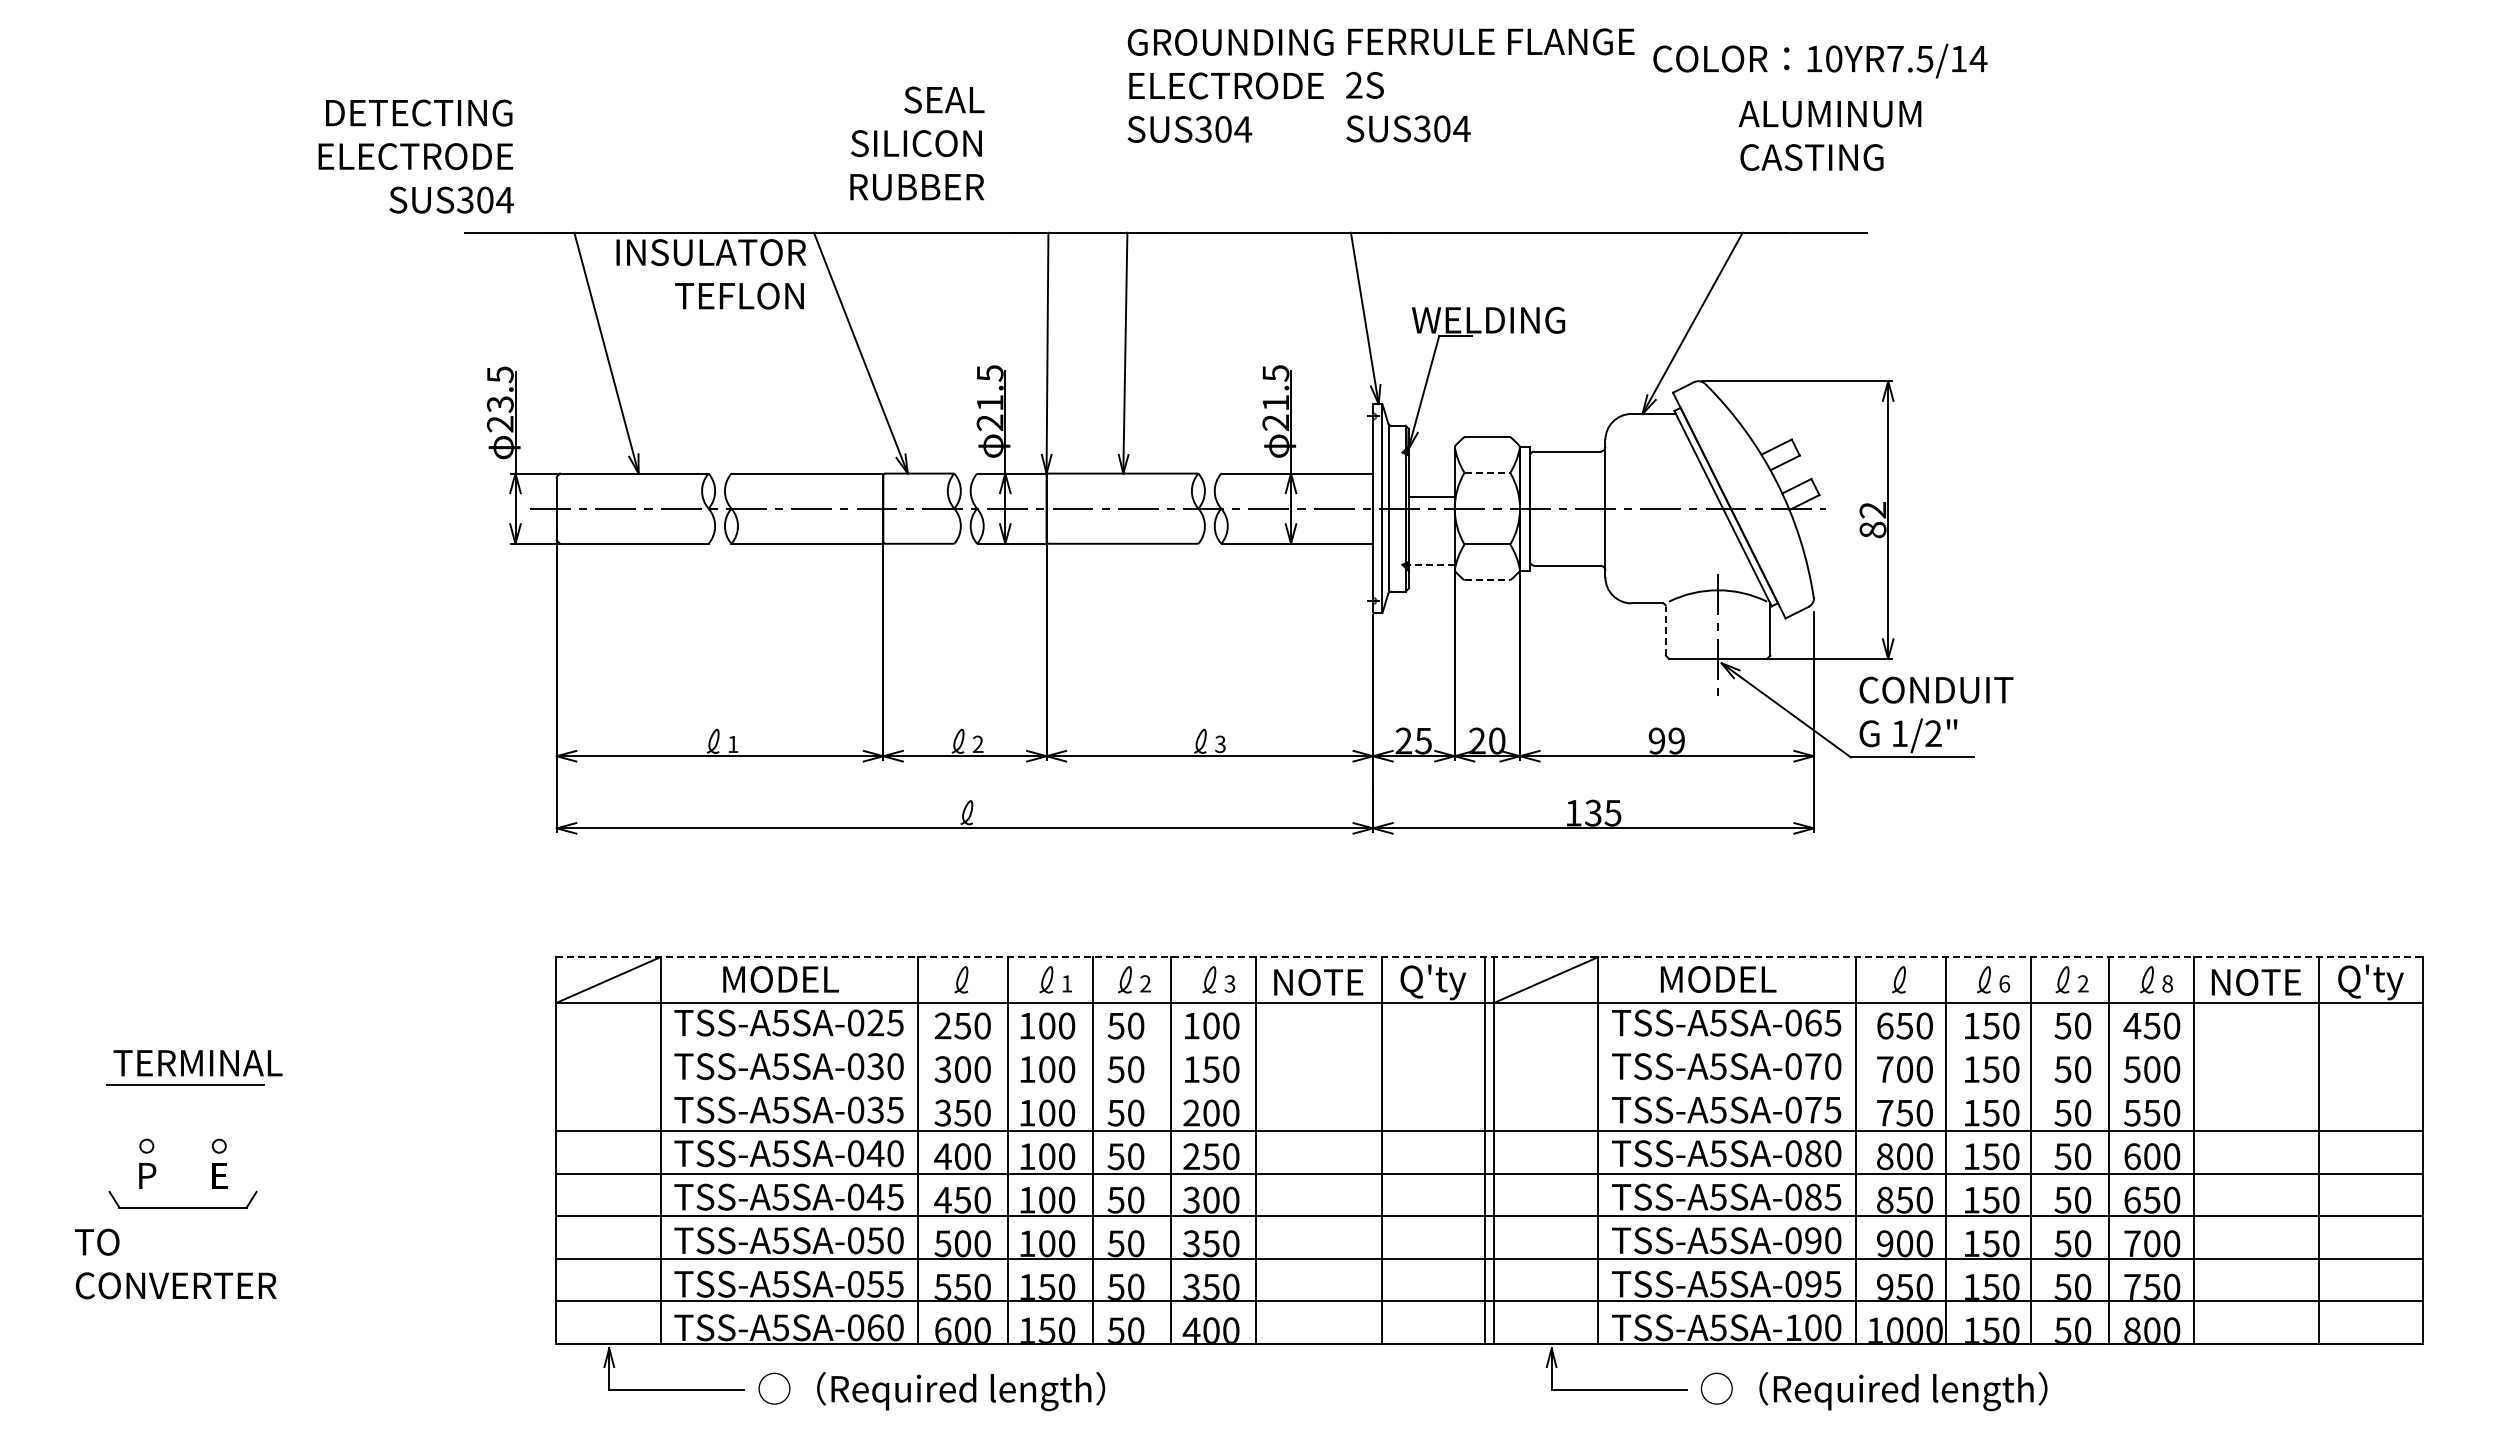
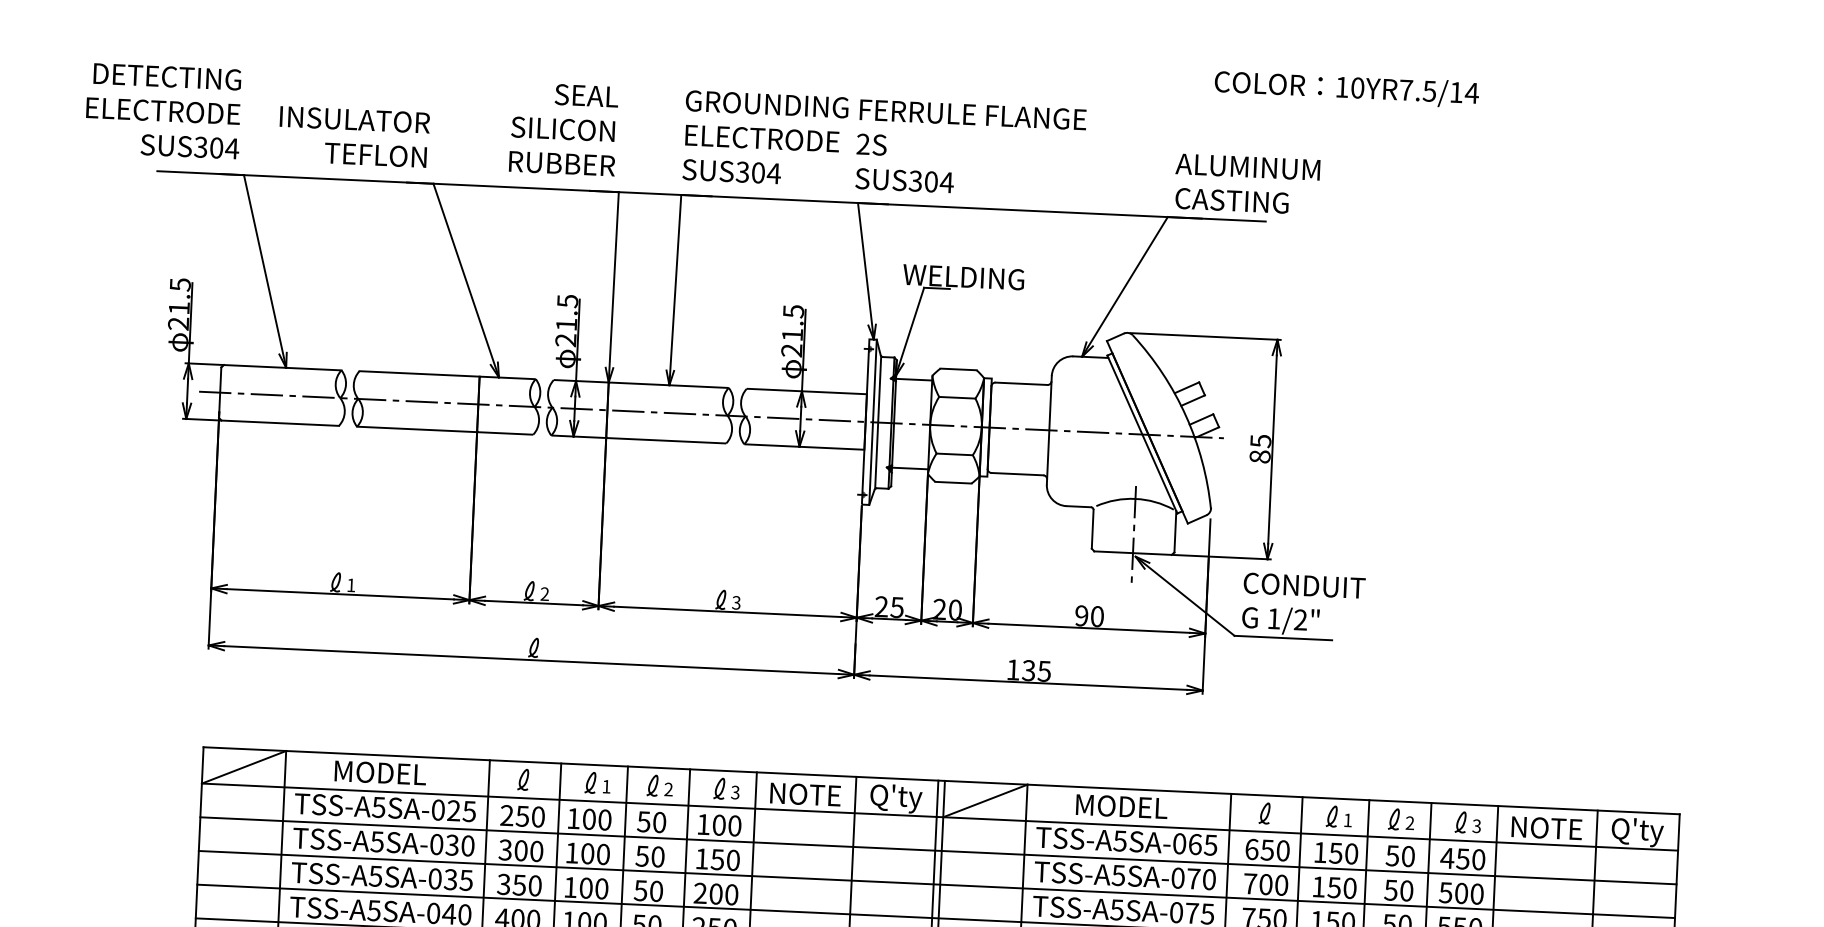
text: (1820, 60) -> (1346, 88), moved
text: (1230, 85) -> (765, 138), moved
text: (1490, 85) -> (971, 149), moved
text: (1829, 135) -> (1246, 184), moved
text: (917, 143) -> (563, 129), moved
text: (415, 156) -> (163, 111), moved
text: (711, 274) -> (354, 137), moved
text: (499, 404) -> (178, 308), 23.5 -> 21.5
line: (1487, 472) -> (957, 397), dashed -> solid
line: (1431, 496) -> (913, 379), moved
text: (1872, 510) -> (1260, 441), 82 -> 85
line: (1431, 564) -> (909, 468), dashed -> solid
line: (1487, 580) -> (953, 482), dashed -> solid
line: (1665, 630) -> (1092, 528), dashed -> solid
text: (1676, 740) -> (1097, 616), 99 -> 90
line: (1490, 957) -> (942, 781), dashed -> solid
text: (2004, 983) -> (1347, 820), 6 -> 1
text: (2167, 983) -> (1476, 825), 8 -> 3
line: (1489, 1045) -> (938, 850), added
line: (1489, 1088) -> (936, 884), added

